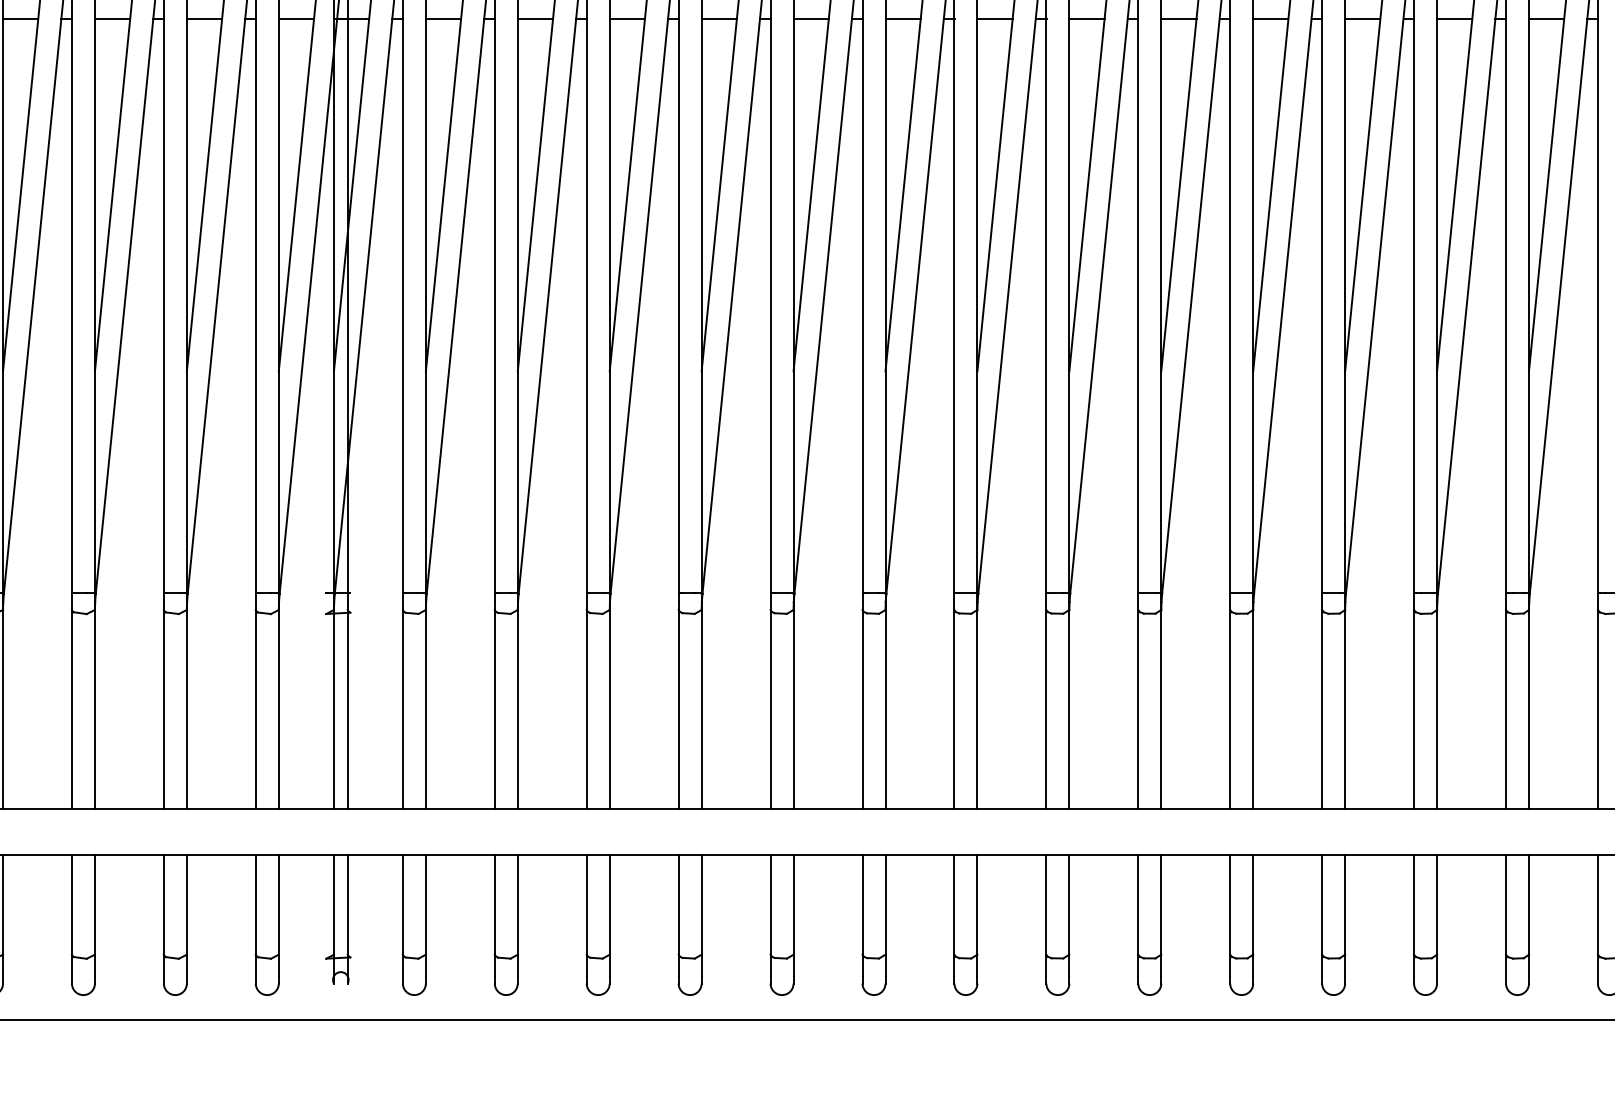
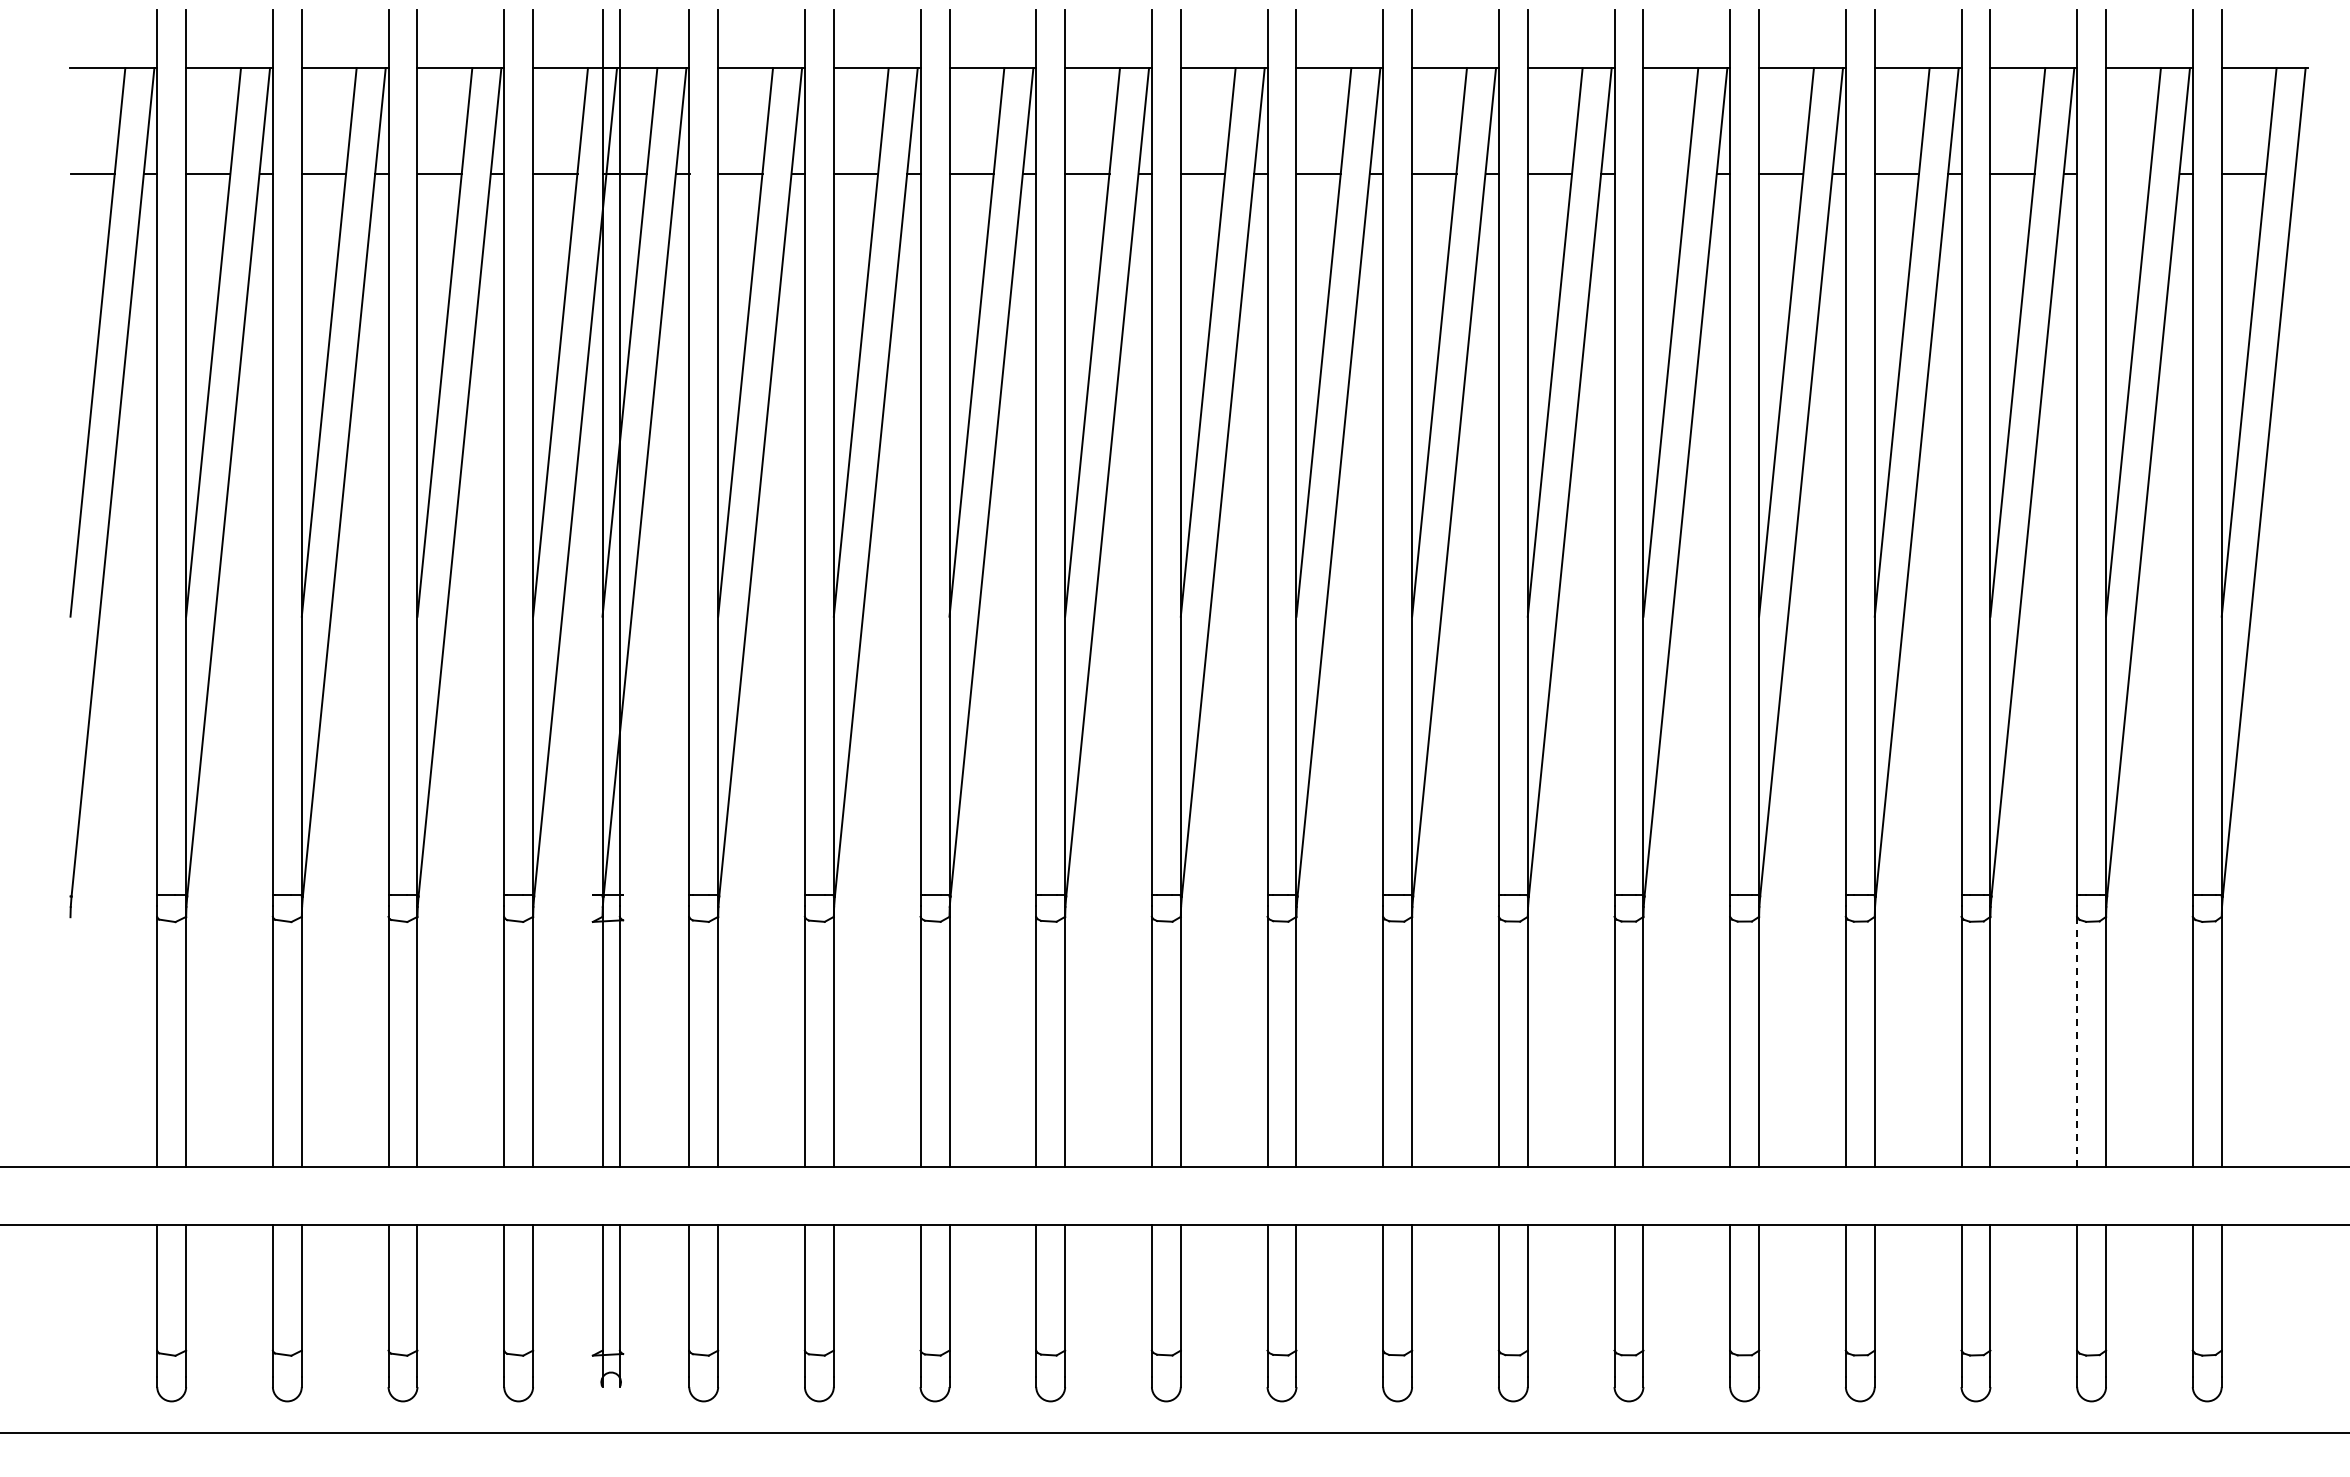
line: (1178, 19) -> (1665, 173), removed
line: (1546, 19) -> (2128, 173), removed
line: (1506, 709) -> (2077, 1041), solid -> dashed

